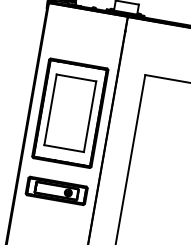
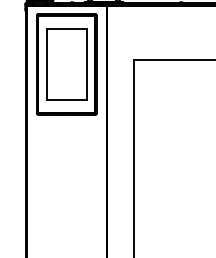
part: (69, 113) -> (66, 64), moved
part: (56, 191) -> (66, 189), removed

